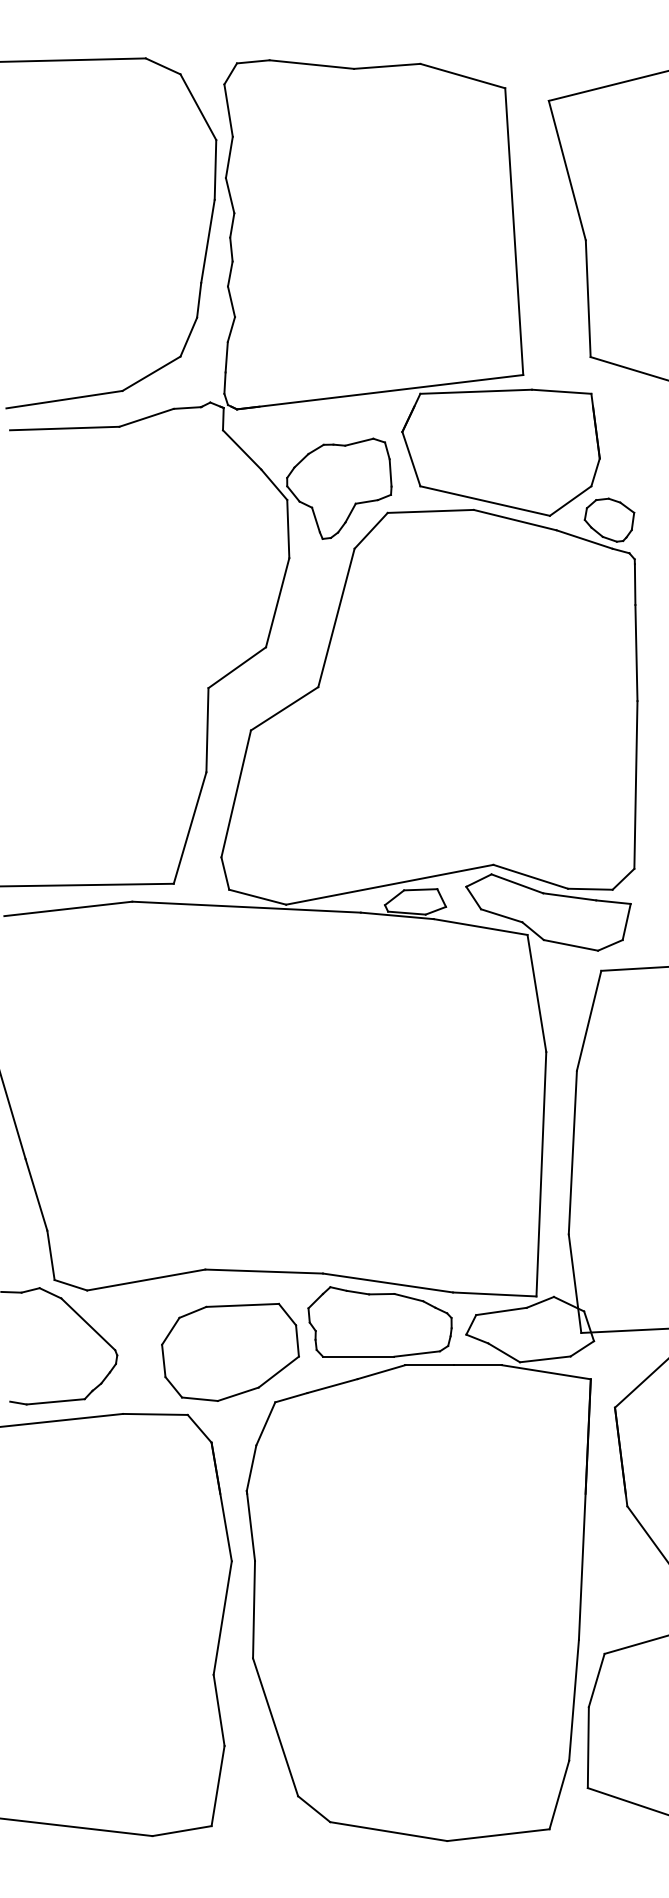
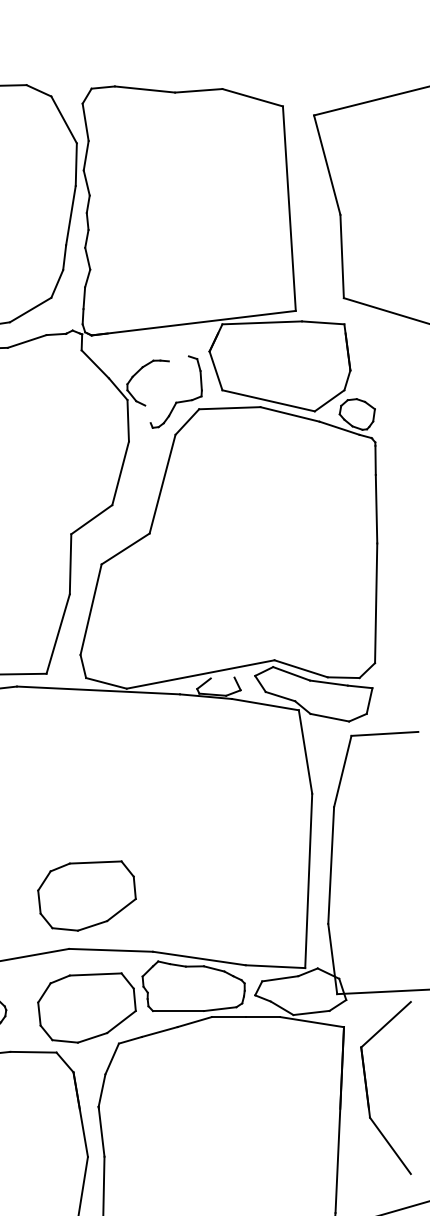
line: (359, 441) -> (179, 358), removed
line: (315, 519) -> (147, 413), removed
line: (420, 889) -> (222, 677), removed
part: (230, 1194) -> (87, 895), added

